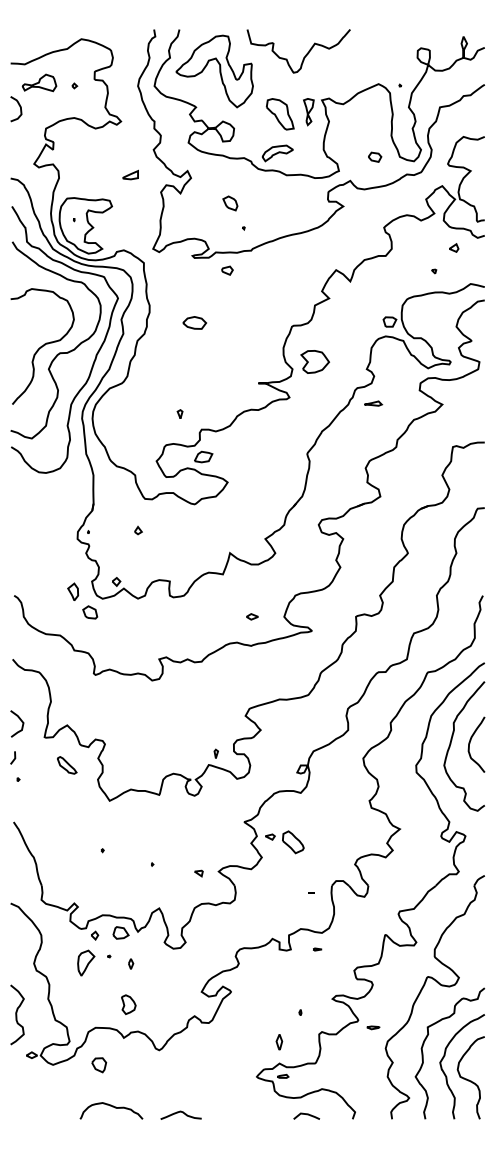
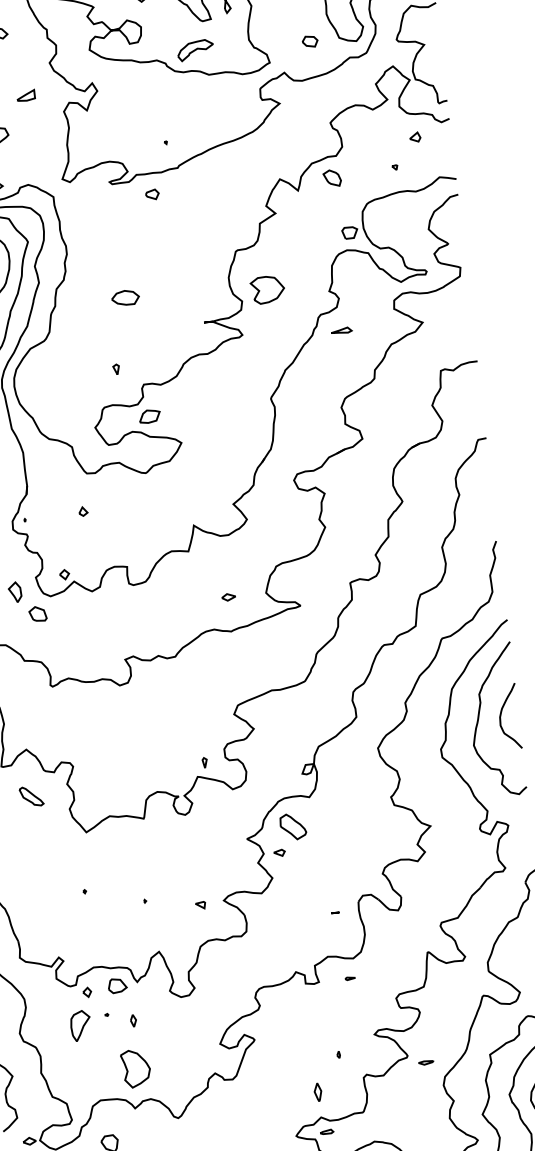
part: (230, 203) -> (332, 178), moved
part: (194, 322) -> (125, 297), moved
part: (293, 842) -> (293, 827), moved
part: (128, 1004) -> (136, 1068), size x1.67

